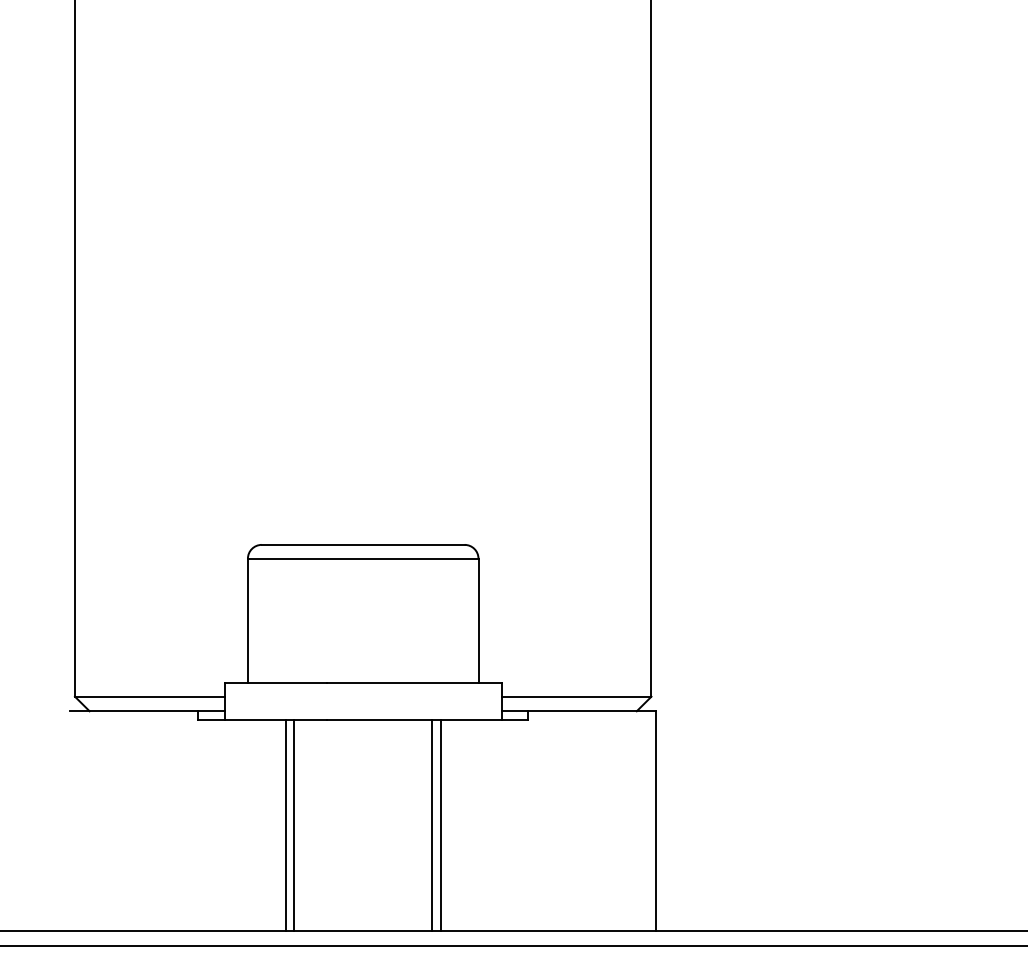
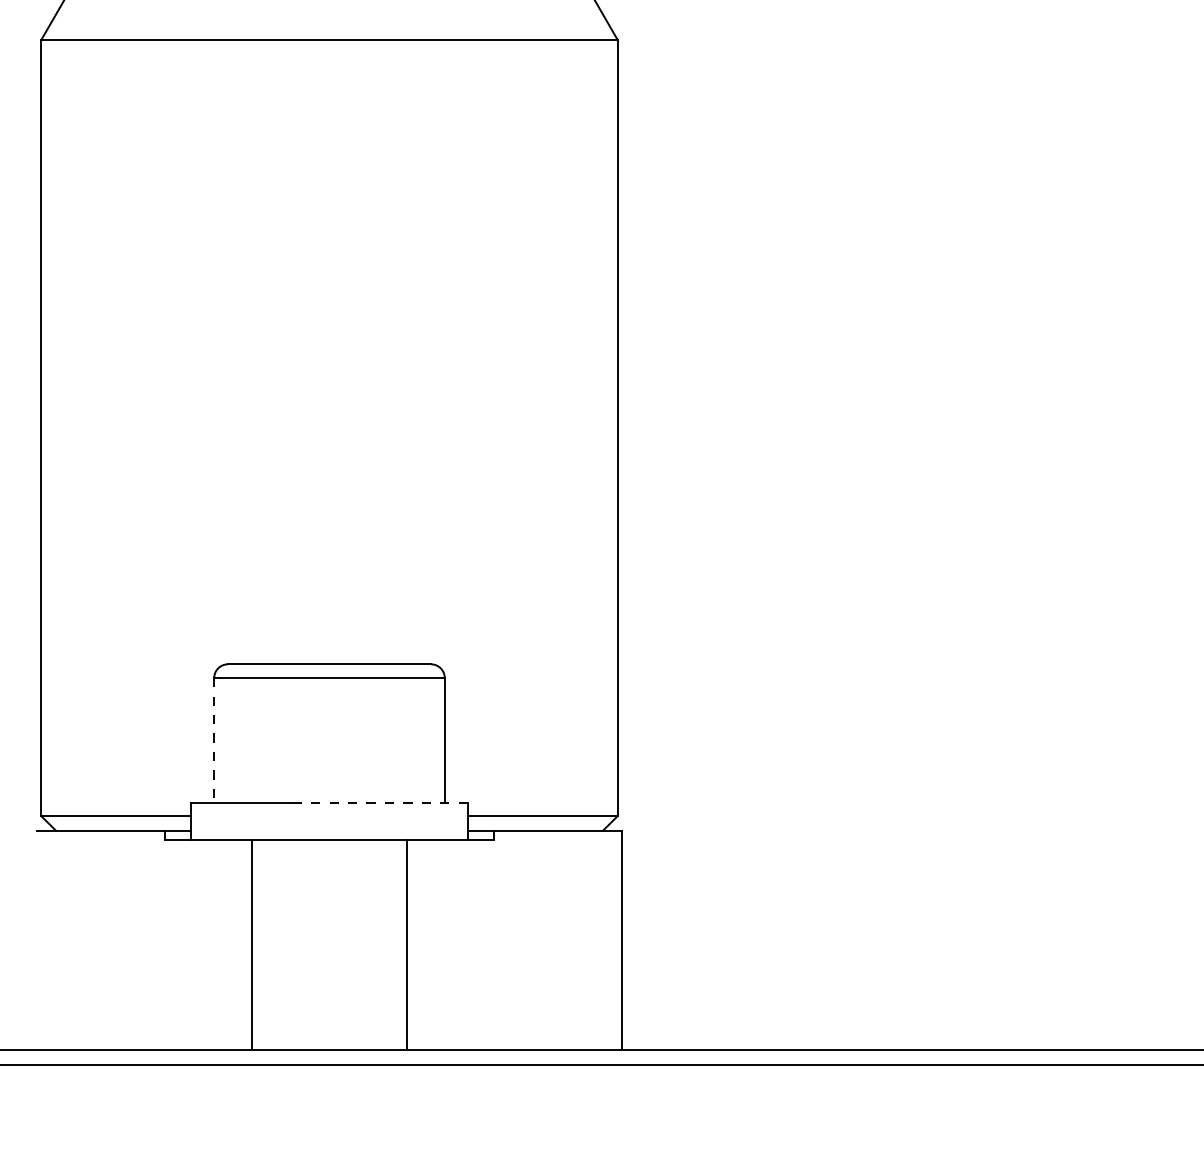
line: (248, 621) -> (214, 740), solid -> dashed
line: (413, 683) -> (379, 802), solid -> dashed
line: (294, 825) -> (260, 944), removed
line: (432, 825) -> (398, 944), removed

